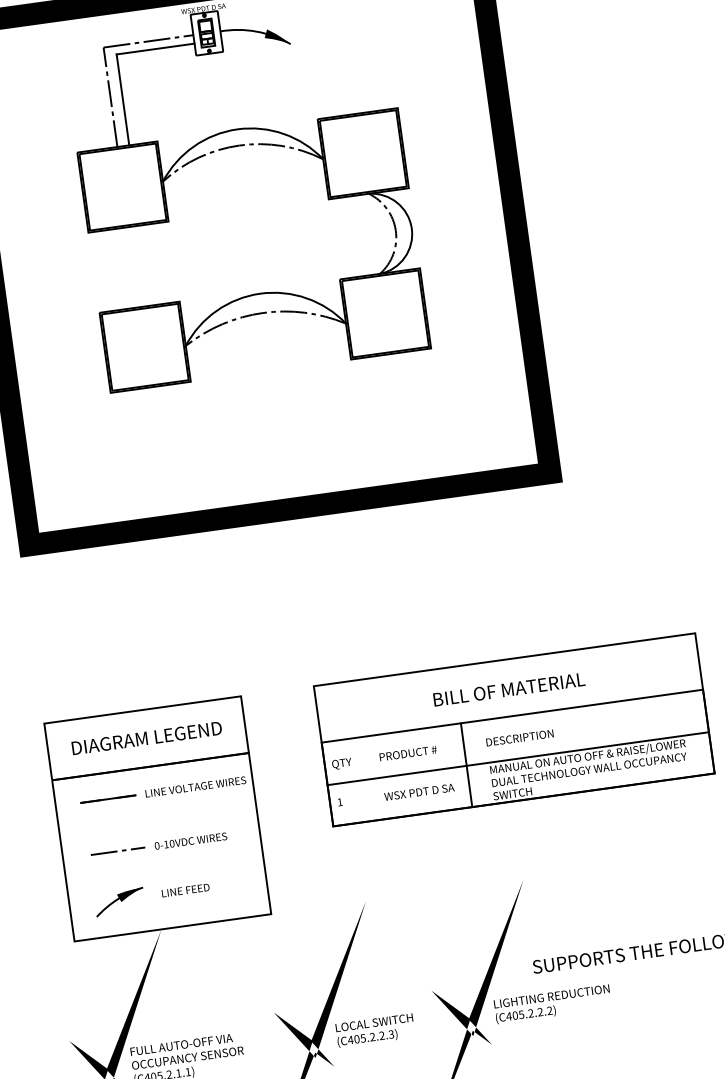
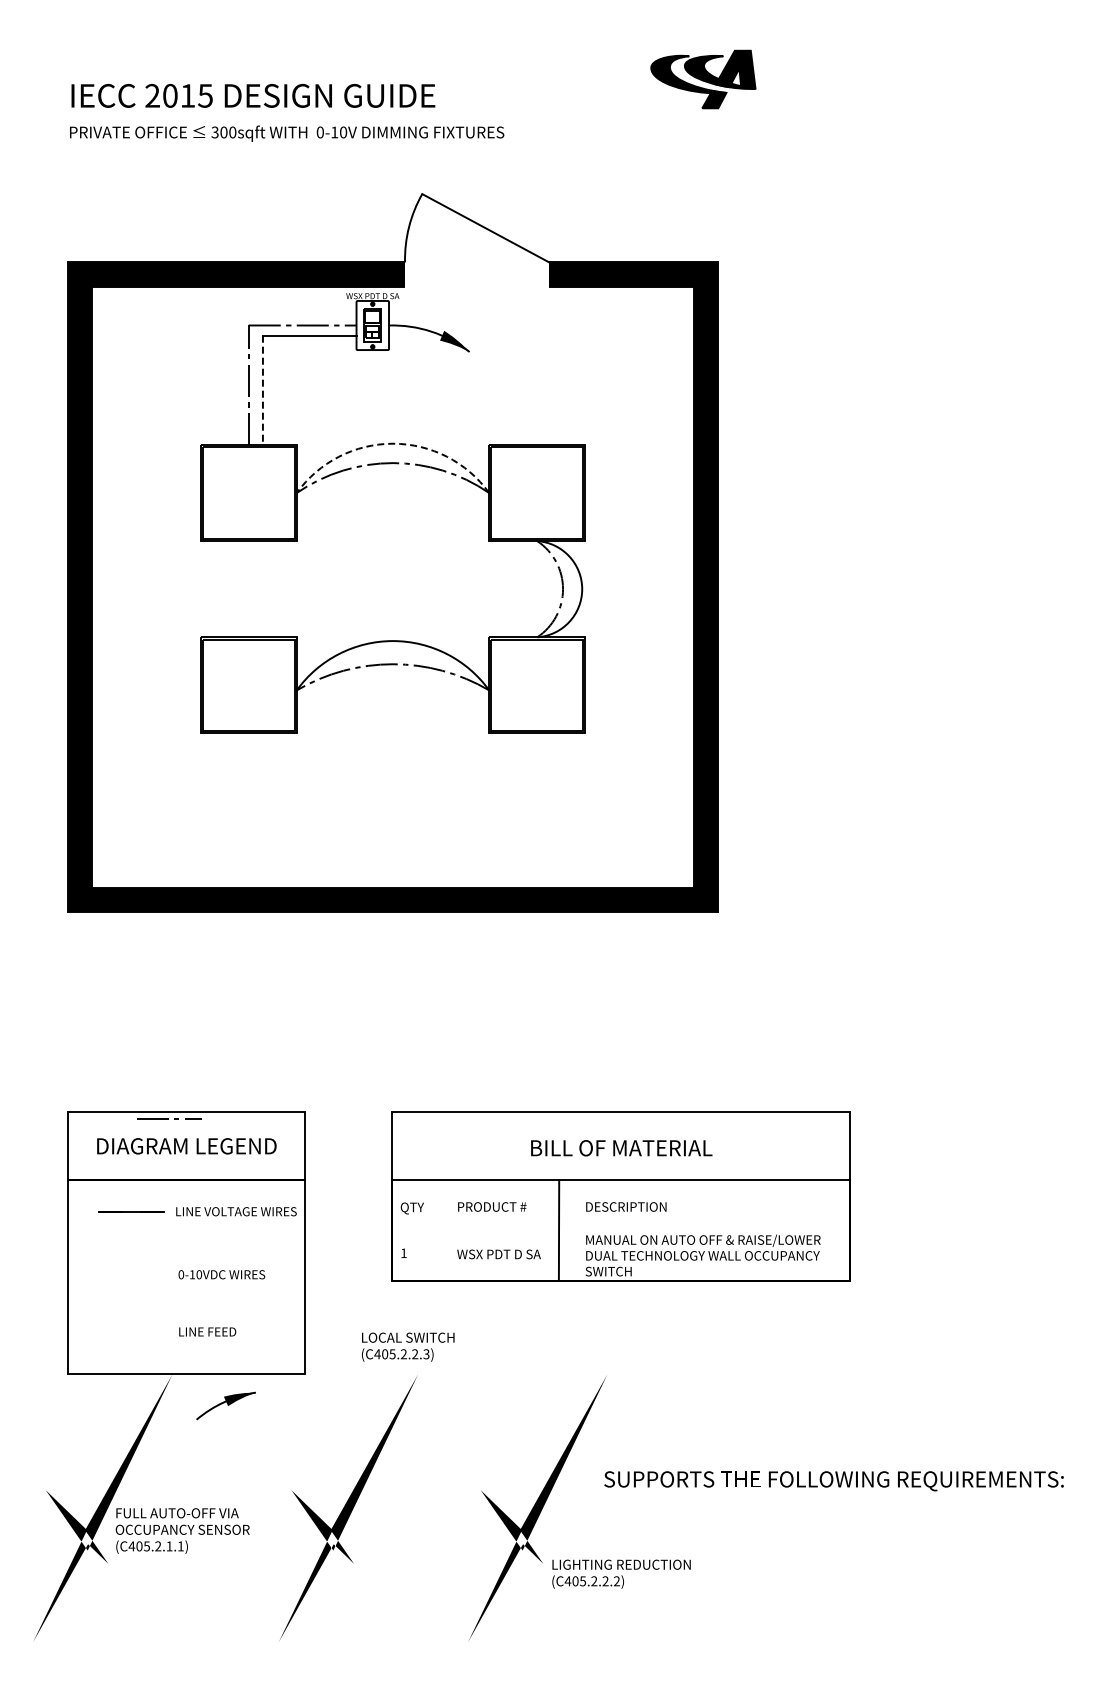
line: (122, 100) -> (262, 390), solid -> dashed
arc: (237, 129) -> (393, 443), solid -> dashed
line: (517, 759) -> (620, 1231), removed
line: (117, 851) -> (168, 1118), moved
part: (119, 901) -> (225, 1405), moved
text: (552, 1003) -> (621, 1573), moved
text: (375, 1030) -> (408, 1346), moved

